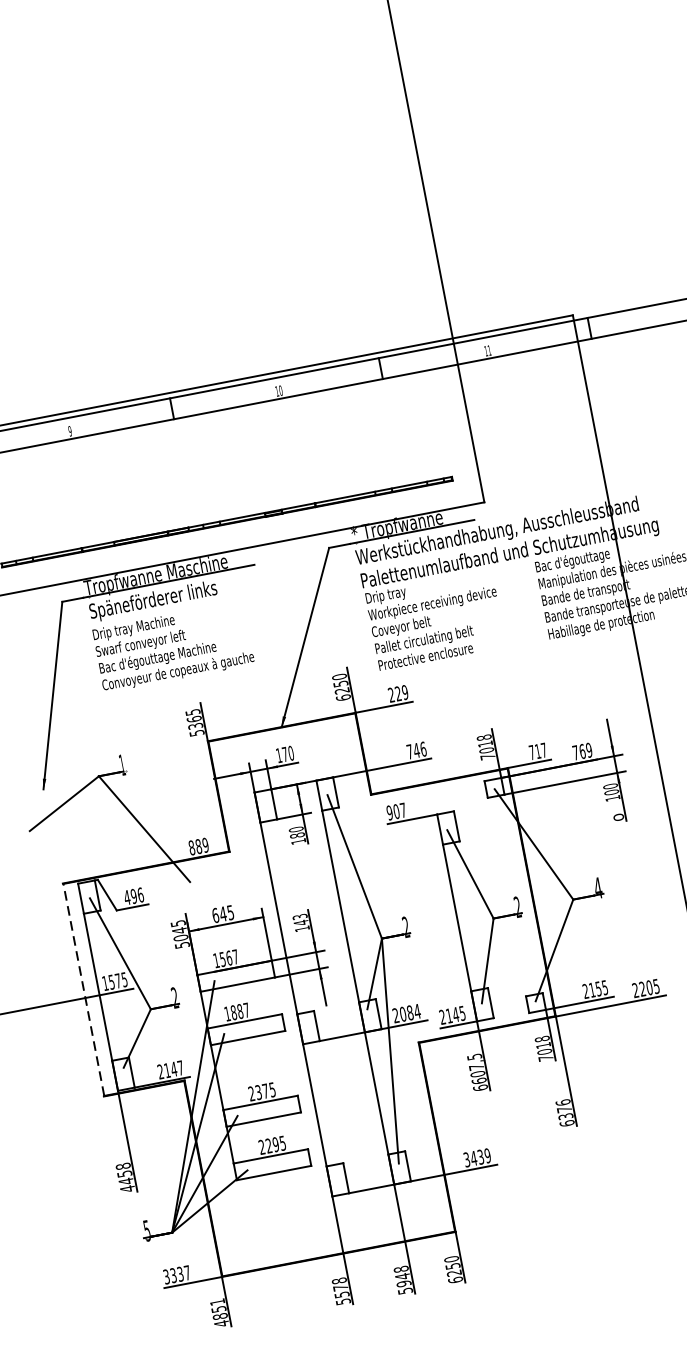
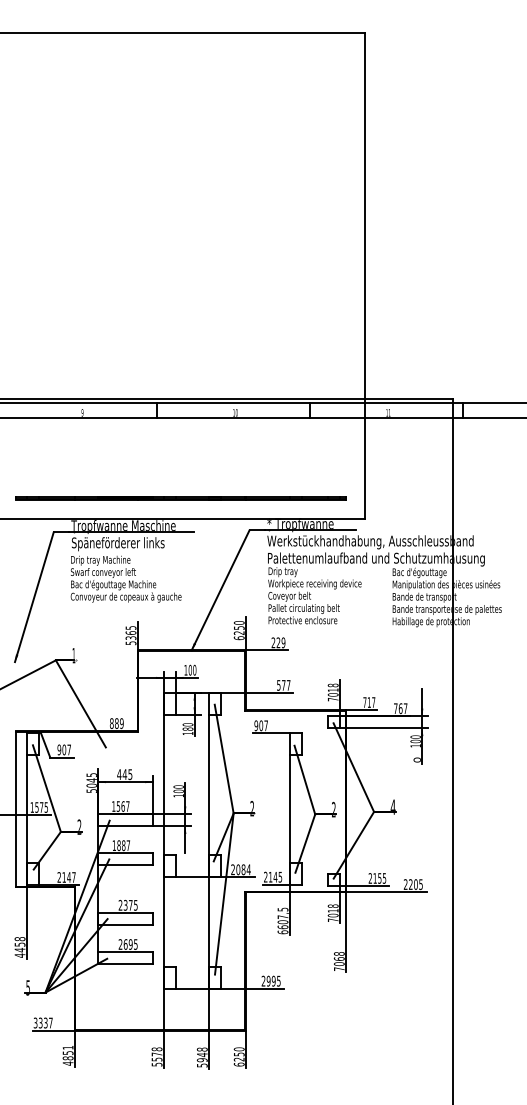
text: (416, 750) -> (283, 685), 746 -> 577
text: (589, 750) -> (405, 708), 769 -> 767
text: (285, 753) -> (190, 669), 170 -> 100
text: (134, 895) -> (64, 749), 496 -> 907
text: (215, 915) -> (119, 774), 645 -> 445
text: (300, 920) -> (178, 789), 143 -> 100
line: (84, 990) -> (16, 809), dashed -> solid
text: (564, 1113) -> (338, 961), 6376 -> 7068
text: (268, 1146) -> (125, 944), 2295 -> 2695
text: (476, 1157) -> (270, 980), 3439 -> 2995

